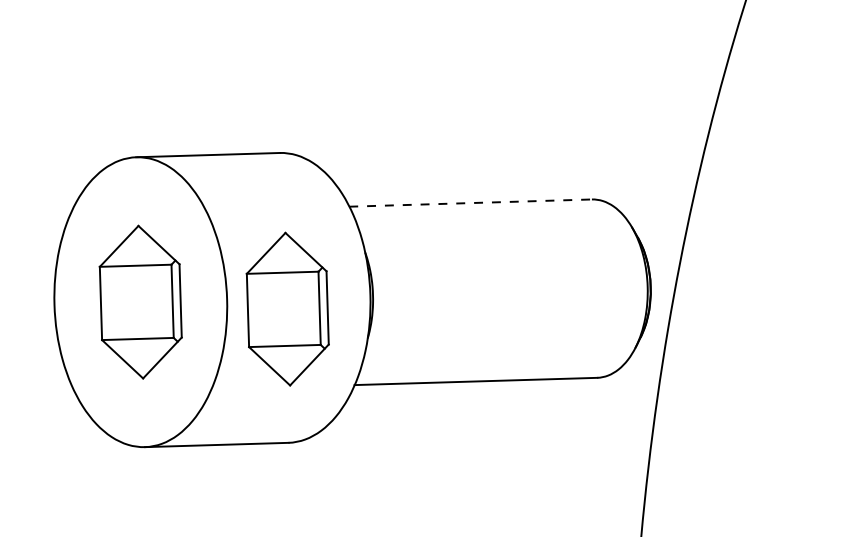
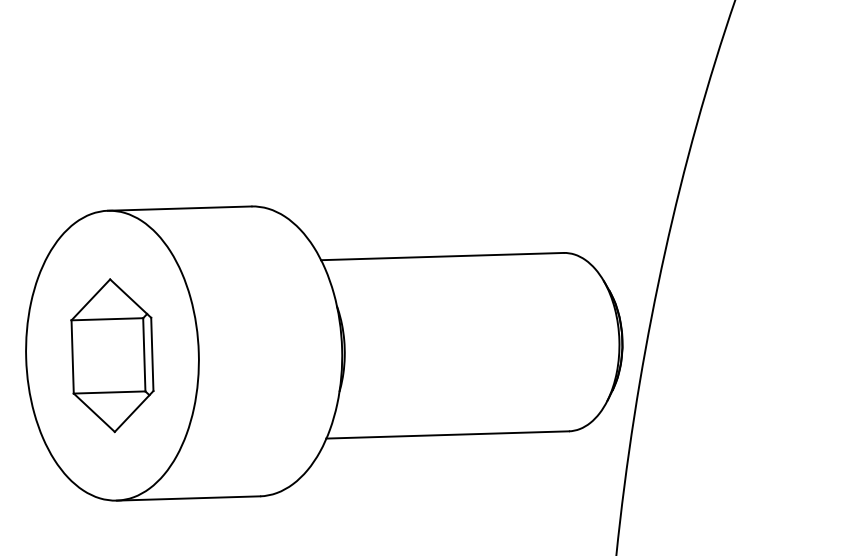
line: (470, 203) -> (442, 256), dashed -> solid
part: (287, 309) -> (259, 362), removed

